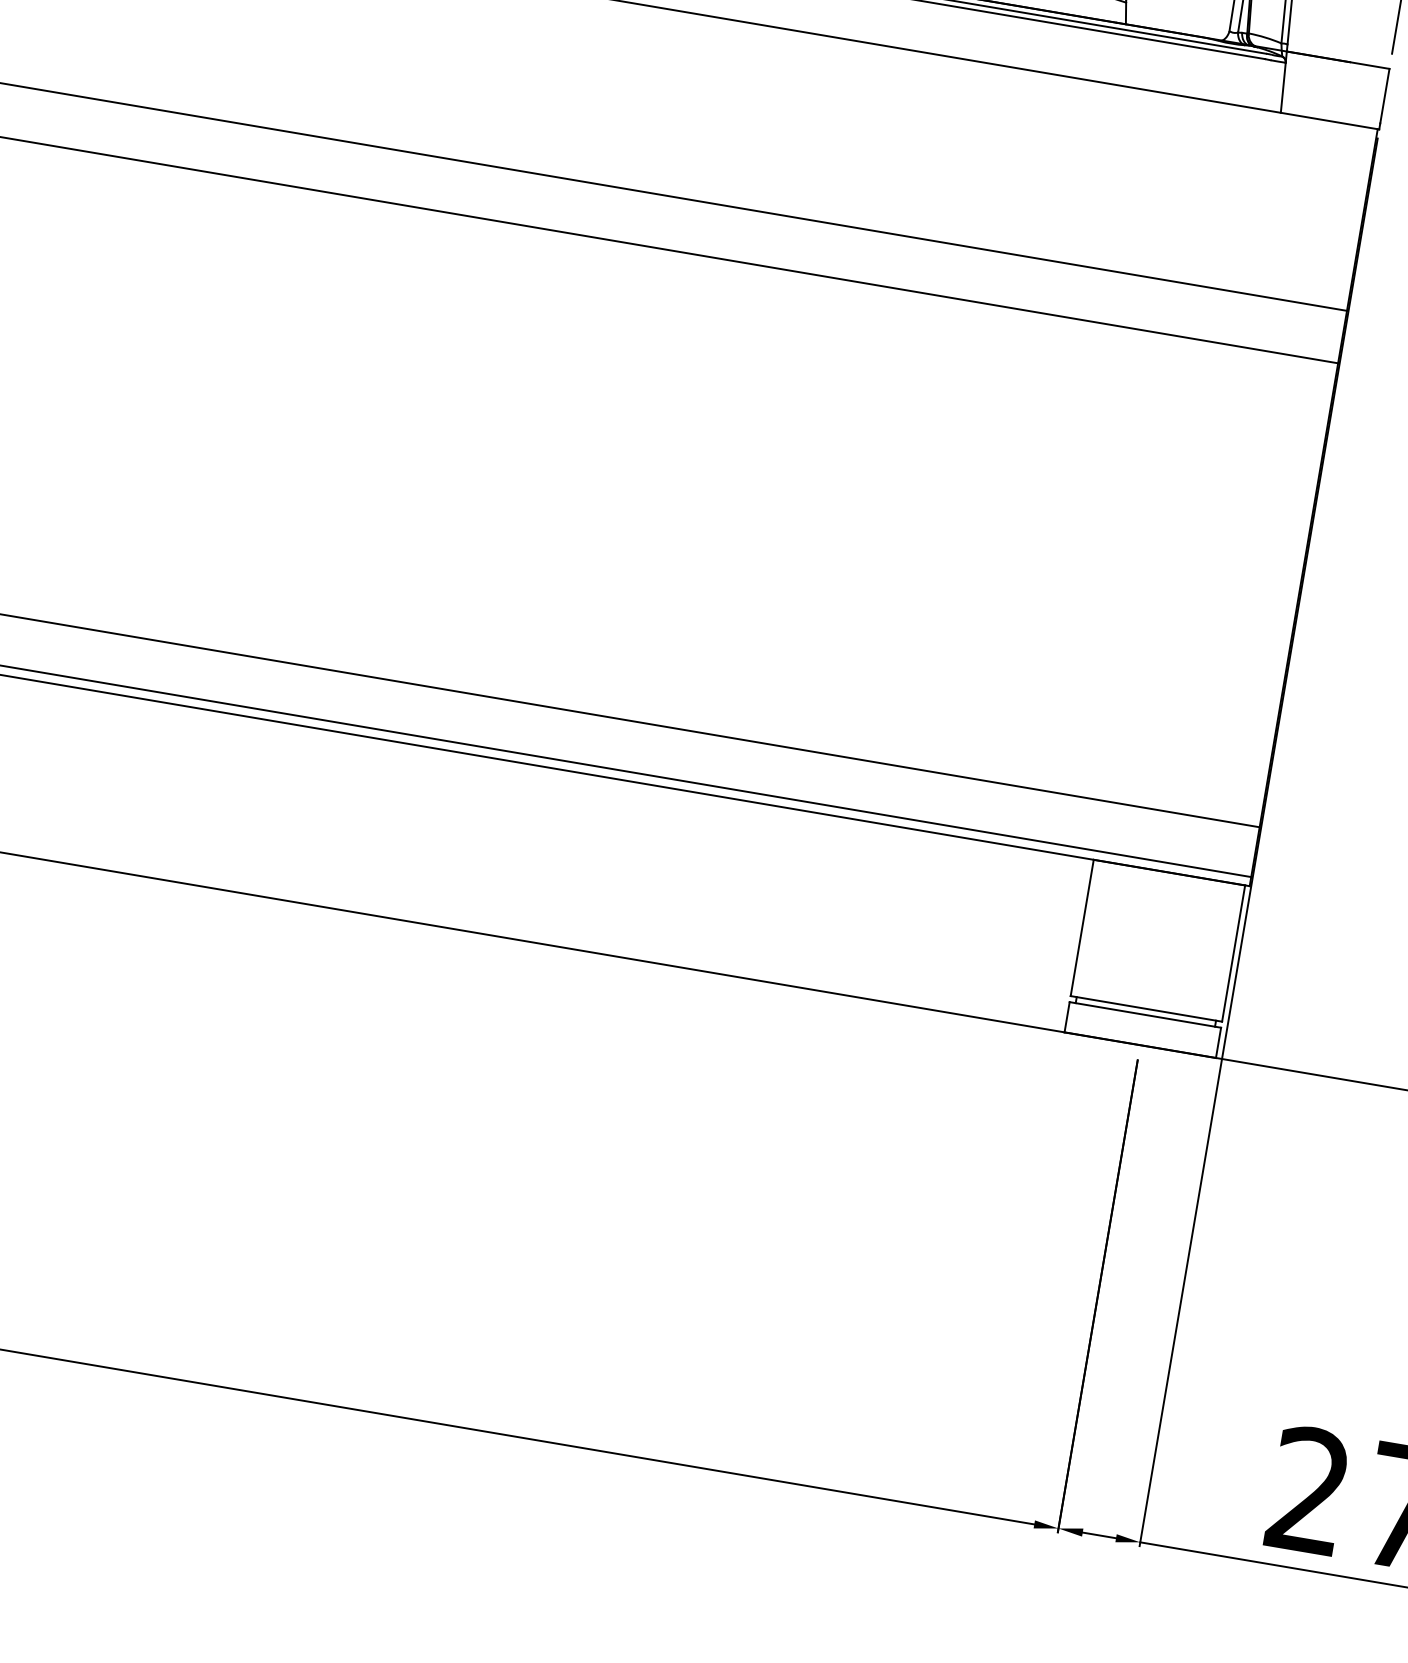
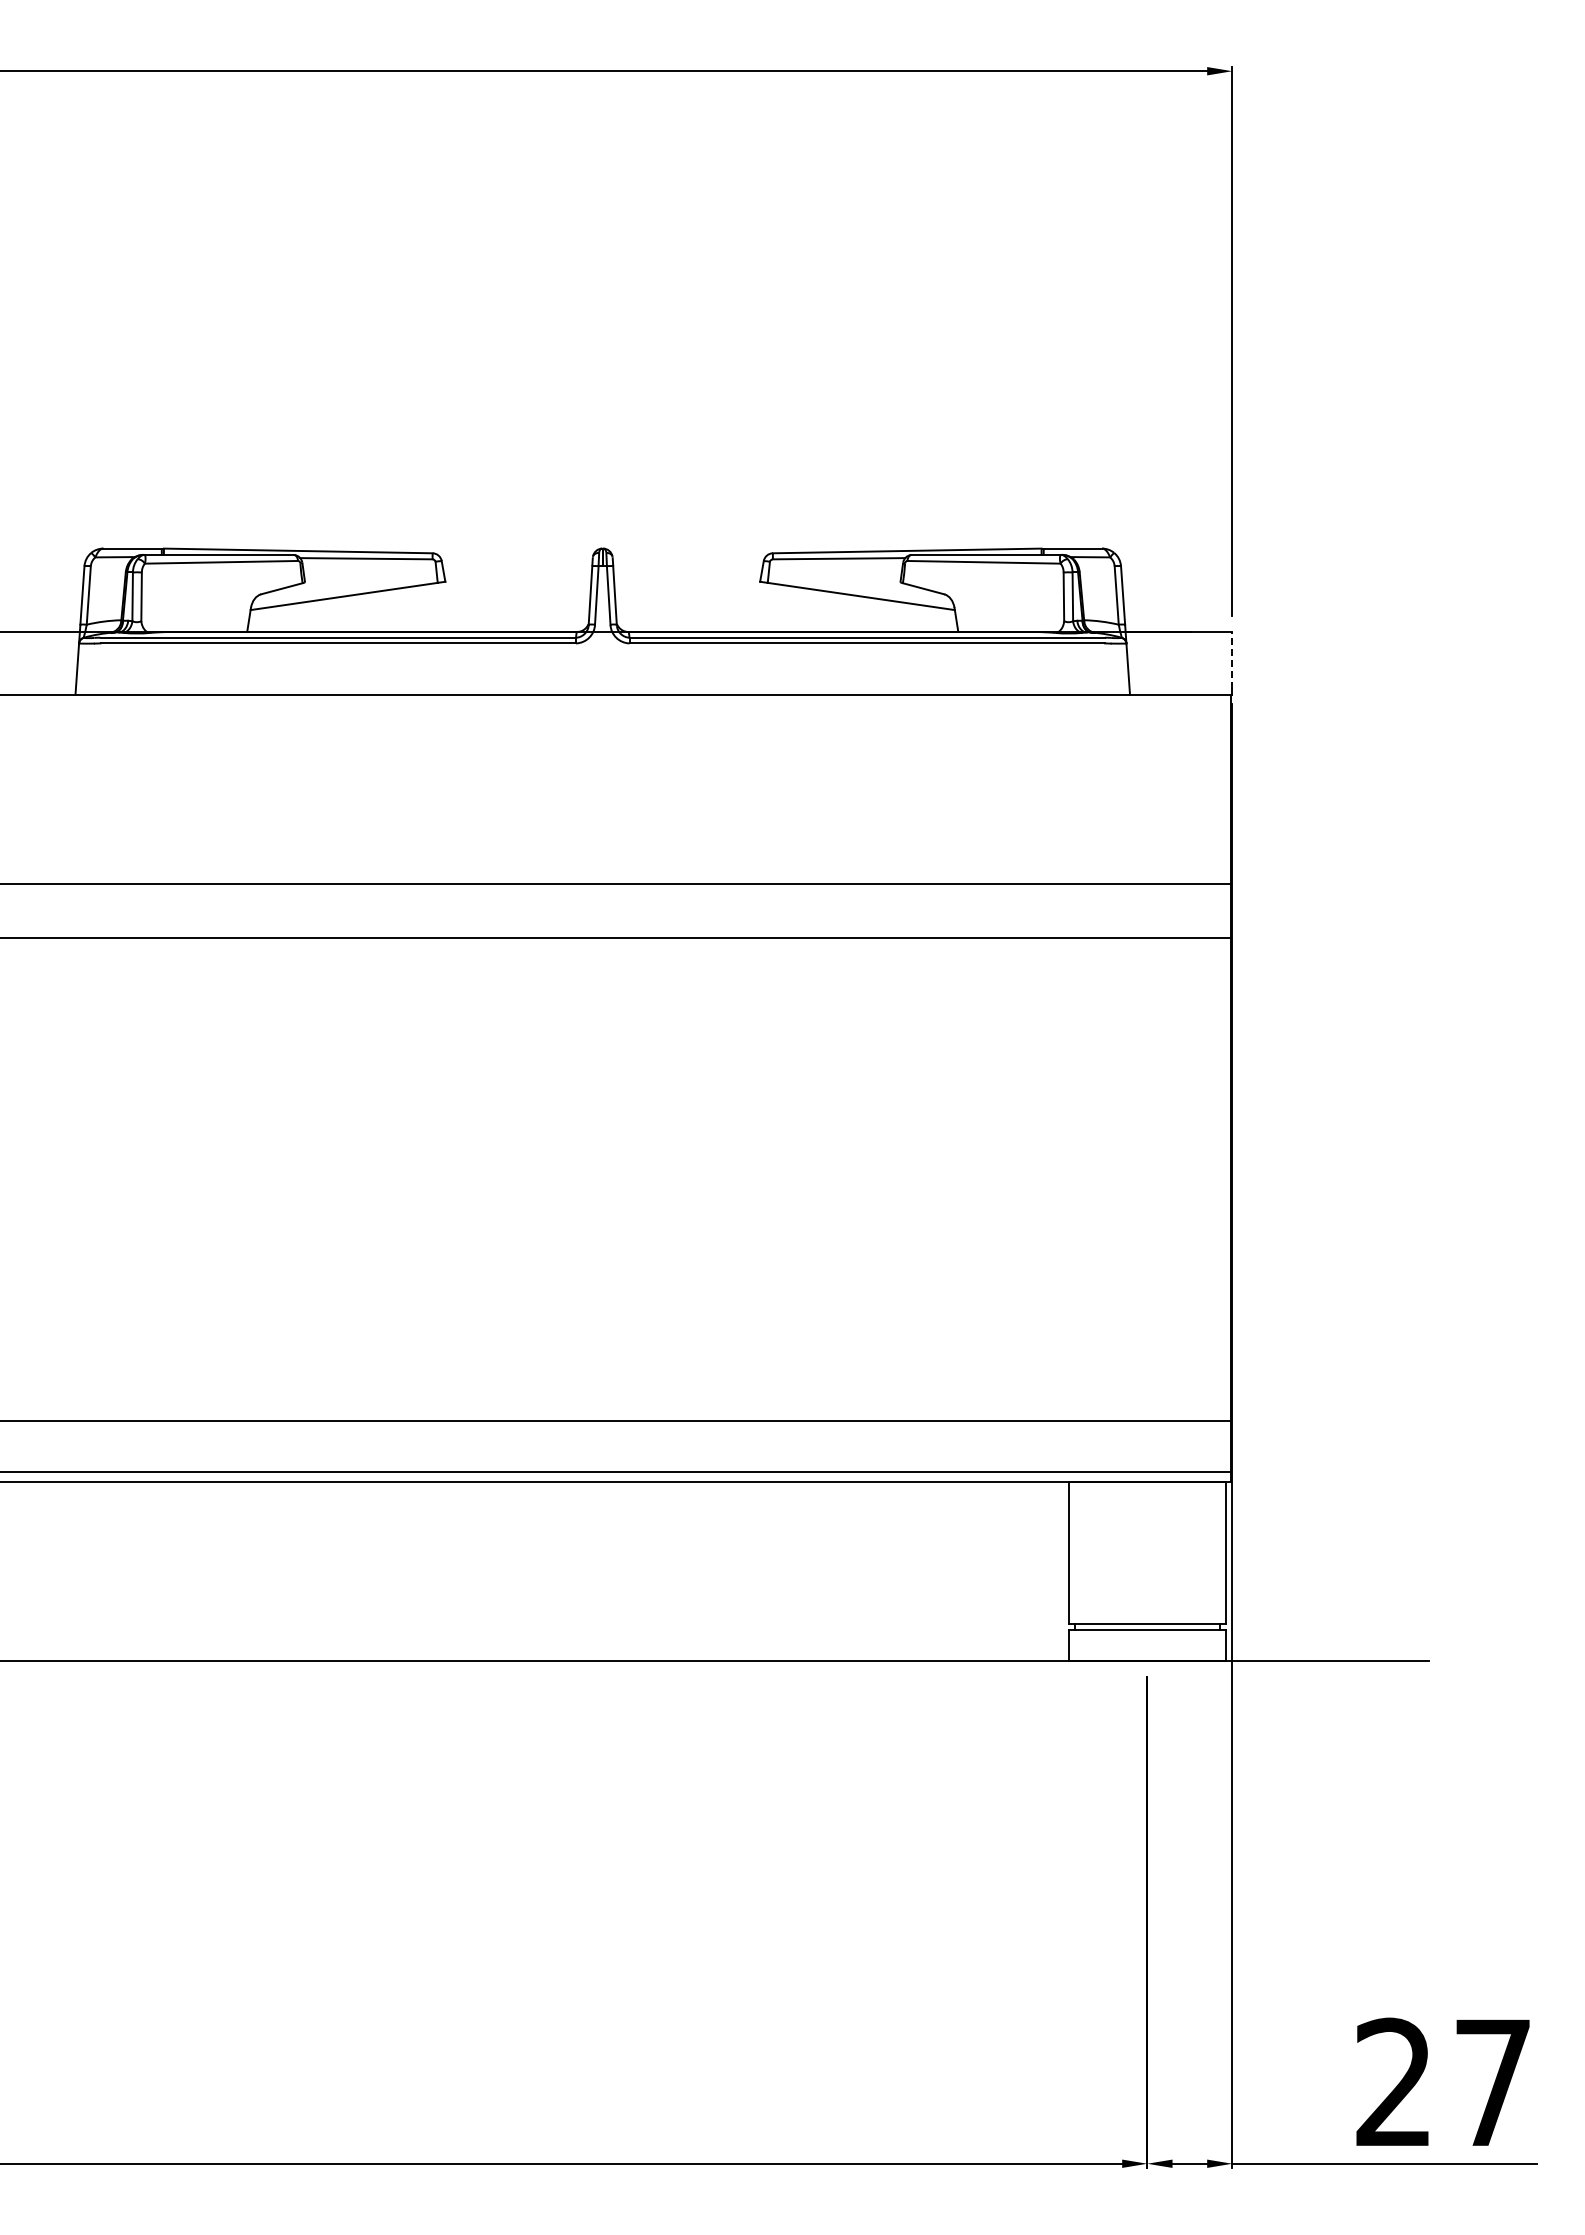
line: (1385, 95) -> (1232, 659), solid -> dashed

